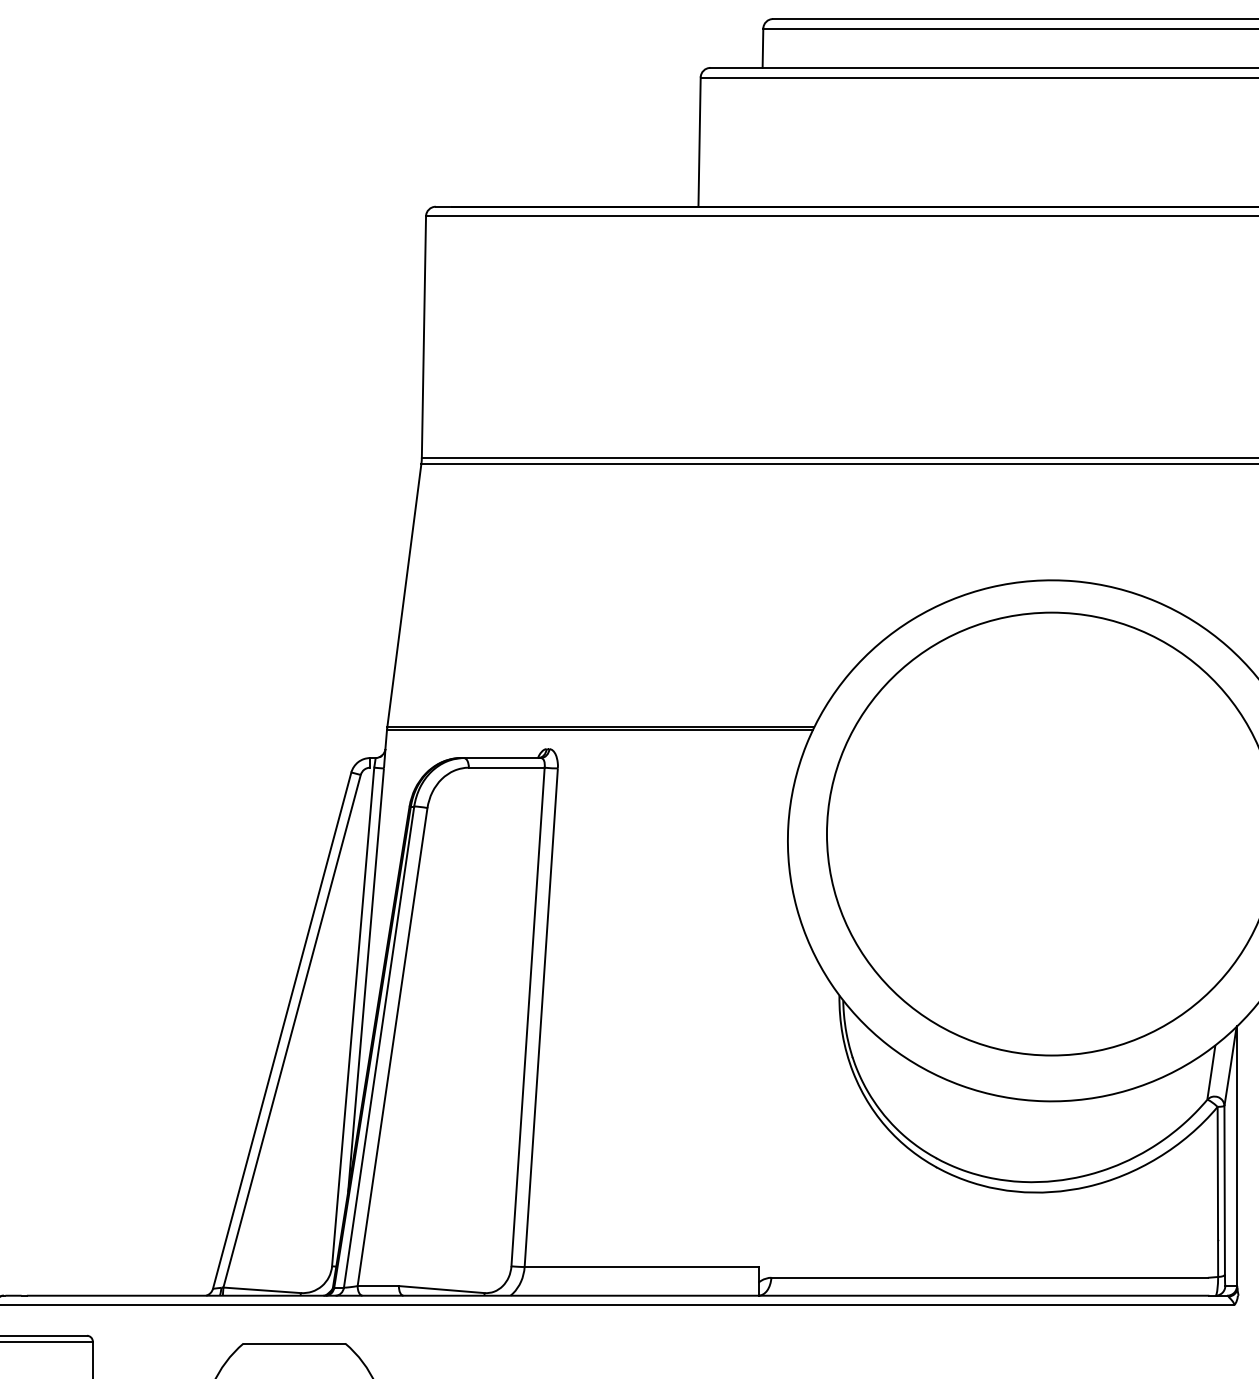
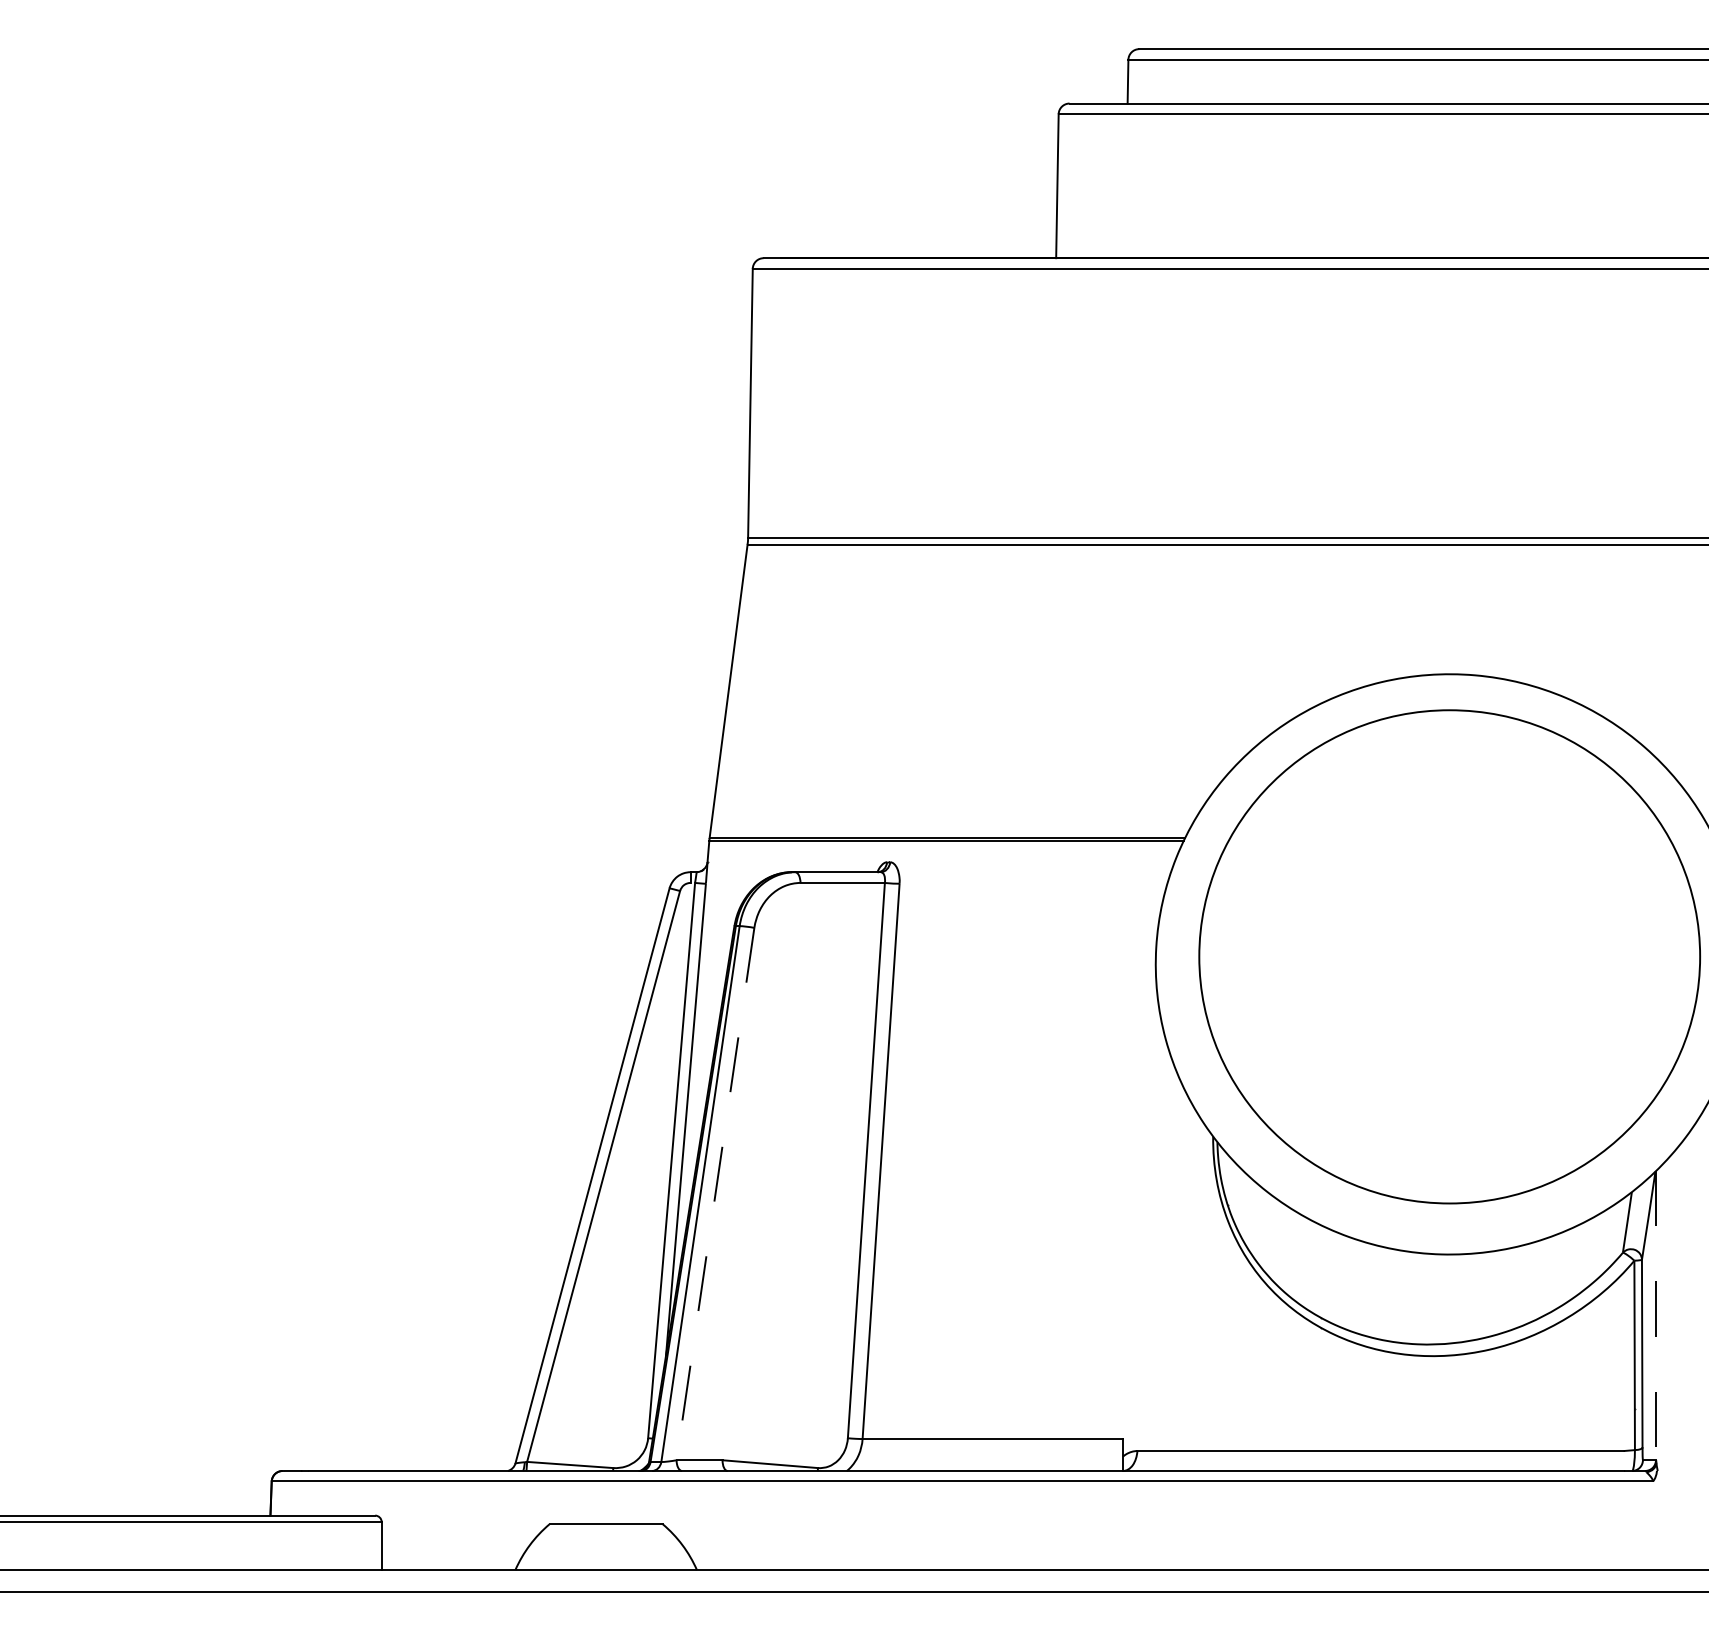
line: (392, 1047) -> (715, 1194), solid -> dashed
line: (1237, 1157) -> (1656, 1316), solid -> dashed

